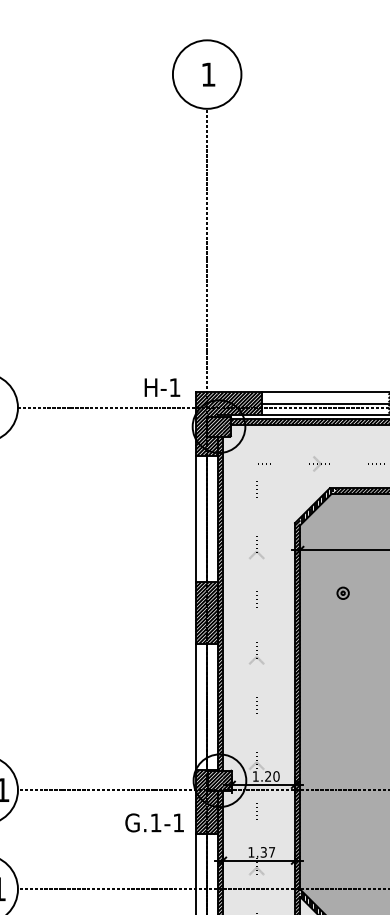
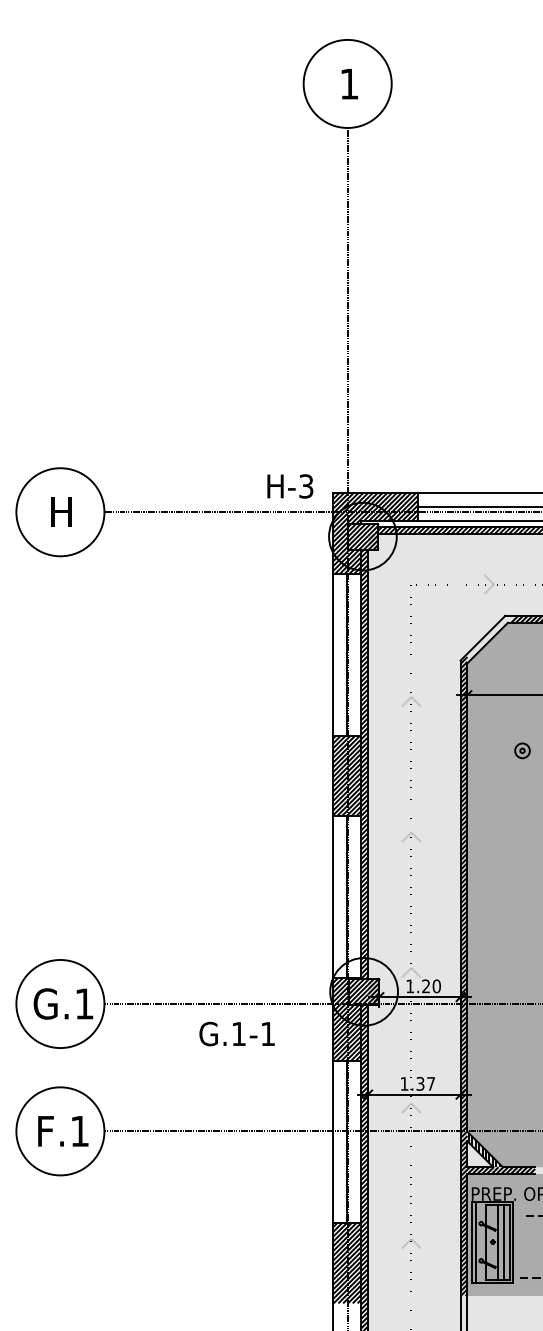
text: (175, 387) -> (306, 486), H-1 -> H-3
hatch: (319, 505) -> (491, 638), removed
text: (154, 822) -> (236, 1033), moved

